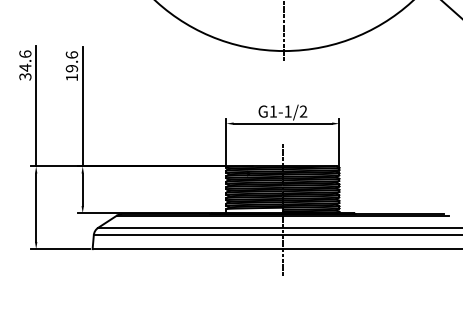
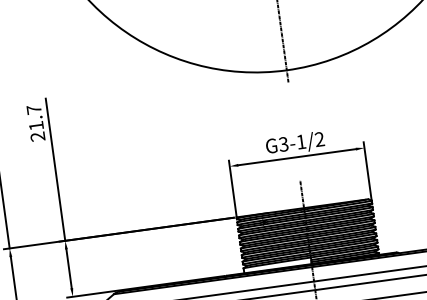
text: (71, 66) -> (35, 123), 19.6 -> 21.7
text: (272, 111) -> (282, 144), G1-1/2 -> G3-1/2

